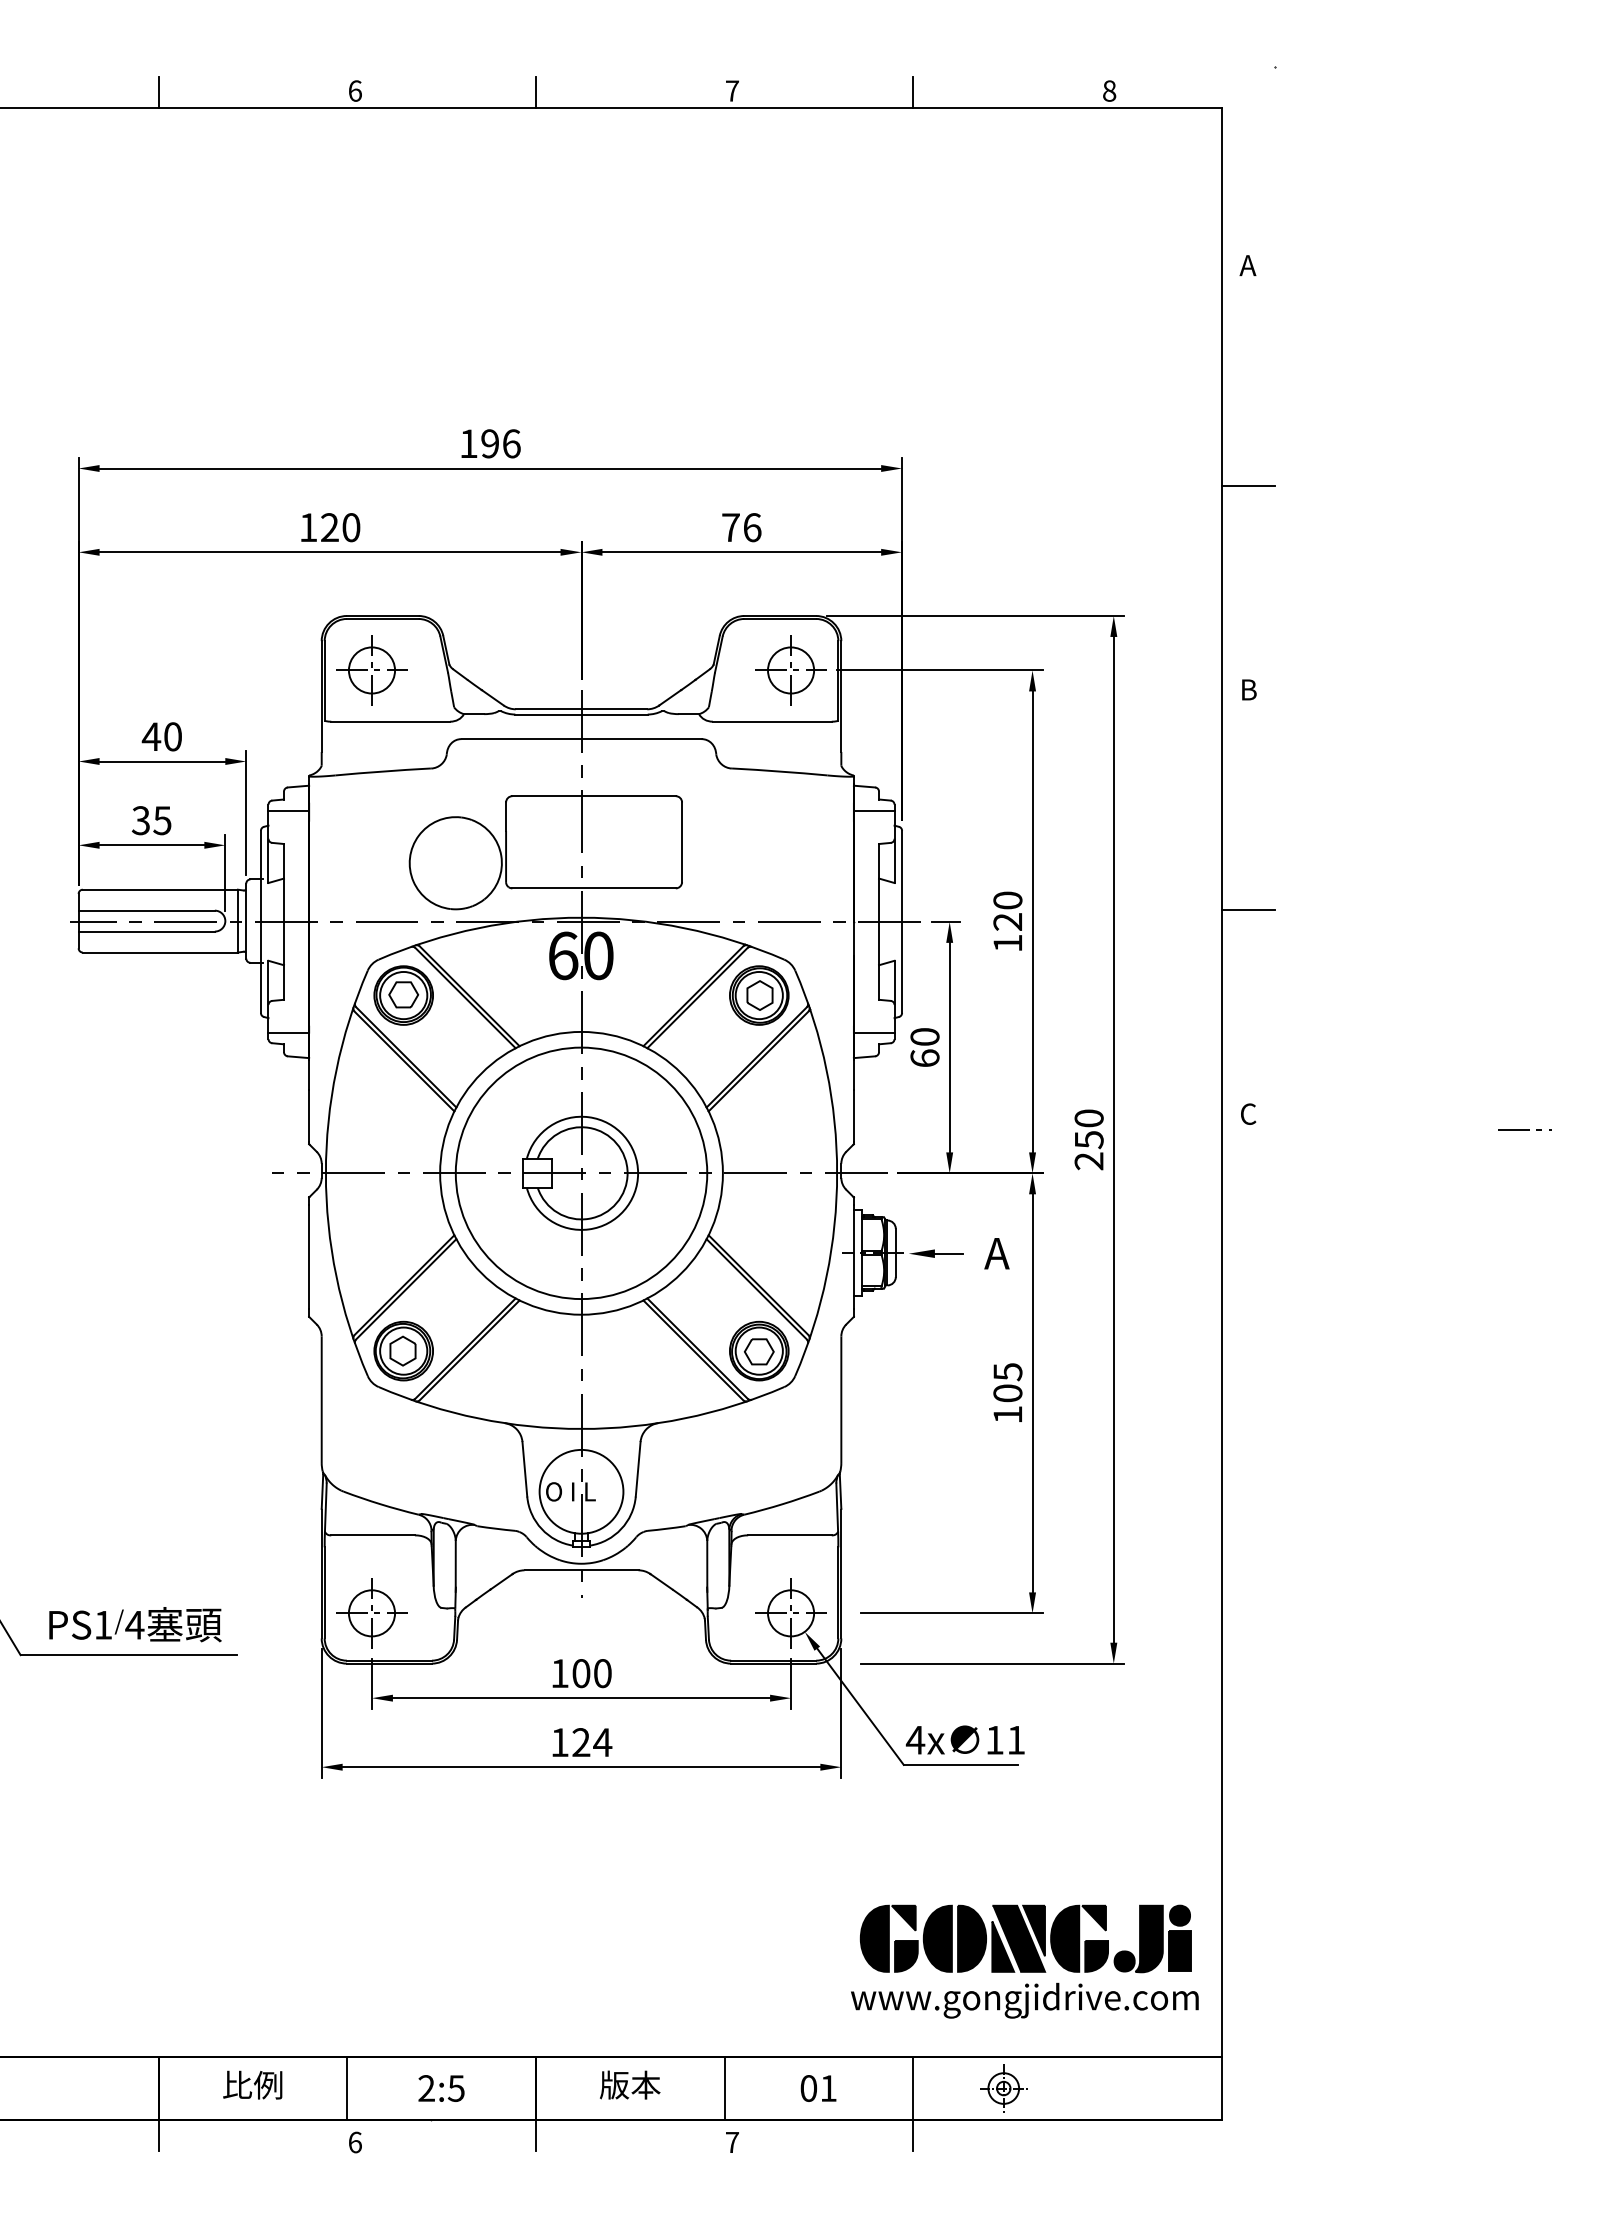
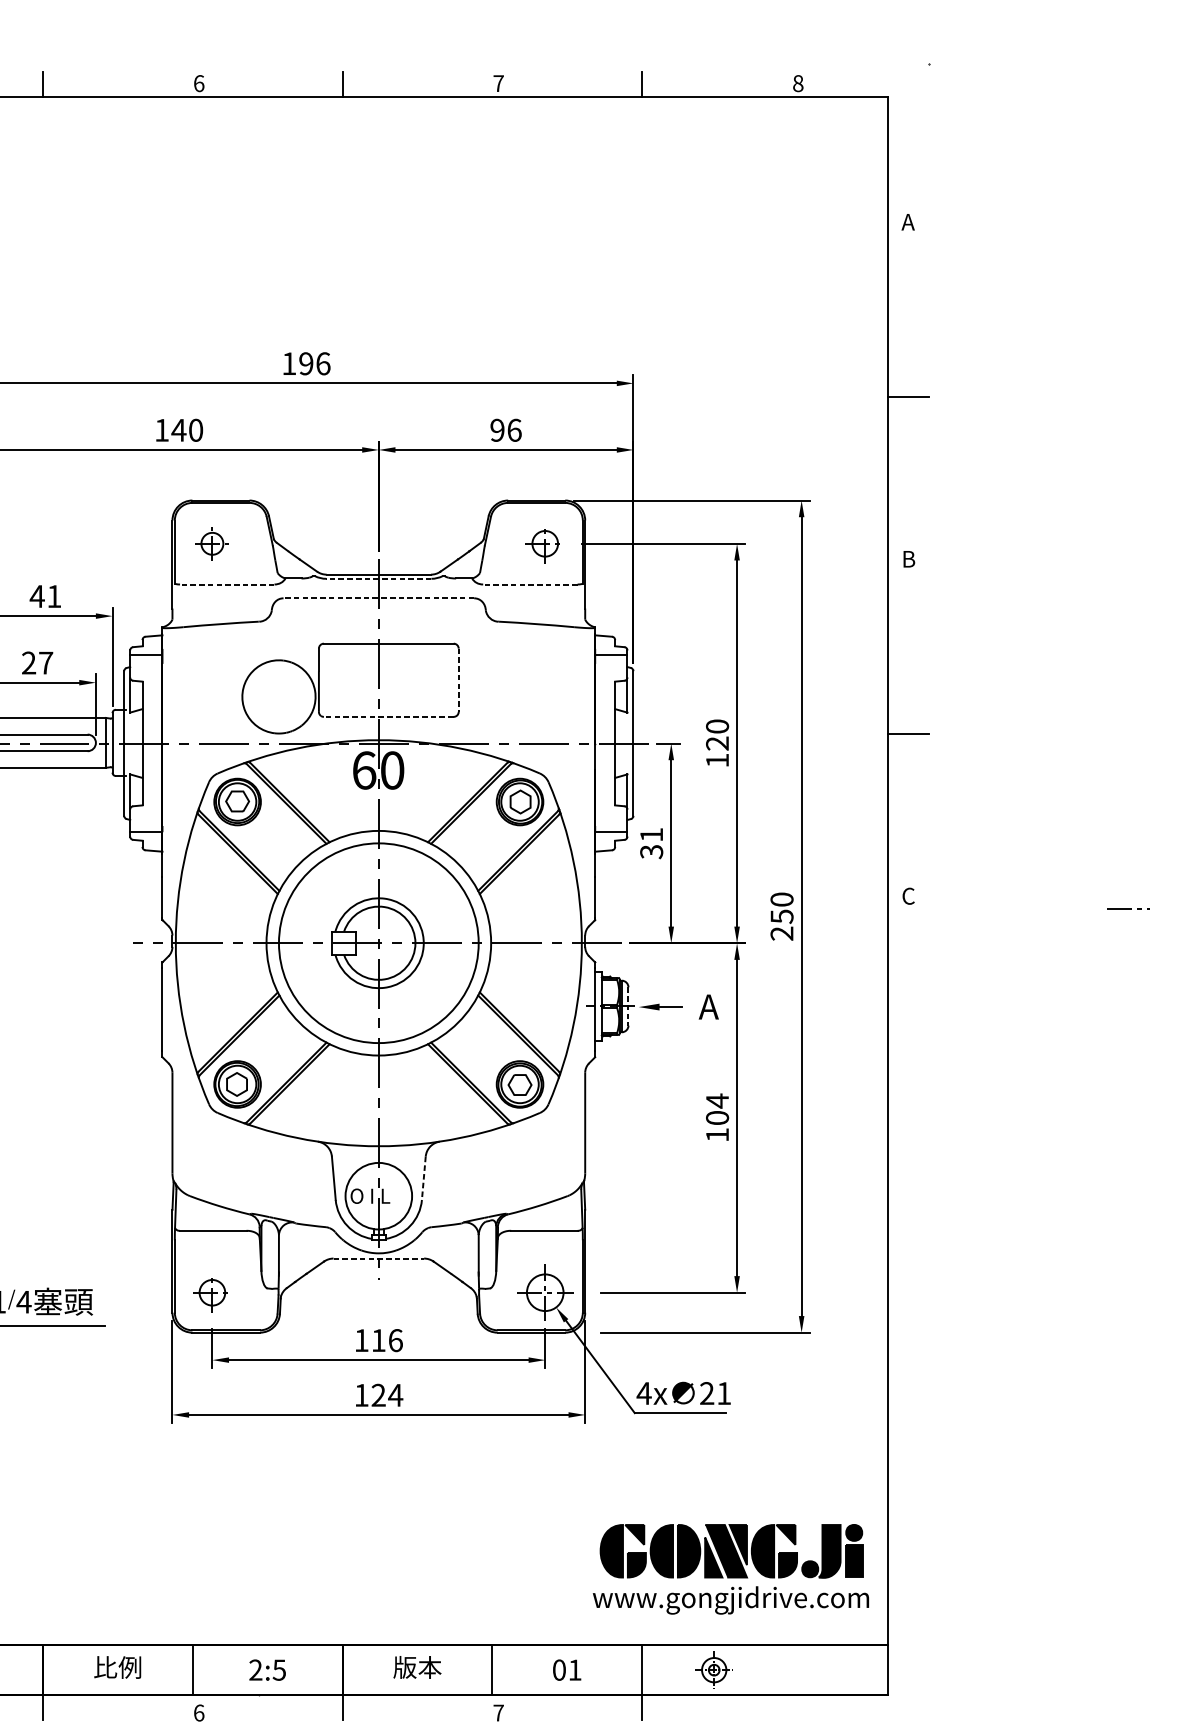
text: (329, 527) -> (178, 430), 120 -> 140
text: (730, 527) -> (497, 430), 76 -> 96
part: (371, 670) -> (212, 543), size x0.6
part: (790, 670) -> (544, 543), size x0.7
line: (581, 714) -> (378, 578), solid -> dashed
line: (390, 721) -> (227, 584), solid -> dashed
line: (771, 721) -> (529, 584), solid -> dashed
text: (172, 736) -> (53, 596), 40 -> 41
line: (581, 739) -> (378, 598), solid -> dashed
text: (151, 820) -> (37, 662), 35 -> 27
line: (682, 842) -> (459, 680), solid -> dashed
line: (594, 888) -> (389, 716), solid -> dashed
text: (924, 1047) -> (651, 843), 60 -> 31
line: (895, 1253) -> (628, 1006), solid -> dashed
text: (1007, 1371) -> (717, 1100), 105 -> 104
line: (638, 1469) -> (424, 1178), solid -> dashed
line: (581, 1570) -> (378, 1258), solid -> dashed
part: (371, 1613) -> (212, 1292), size x0.7
text: (591, 1673) -> (386, 1340), 100 -> 116
text: (994, 1739) -> (706, 1392), 11 -> 21

